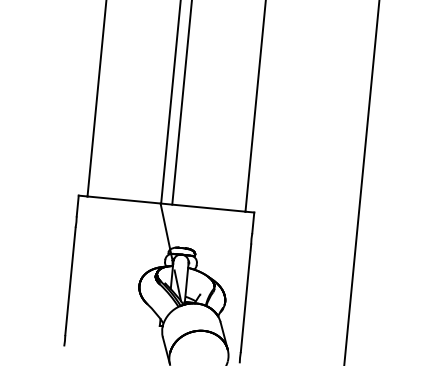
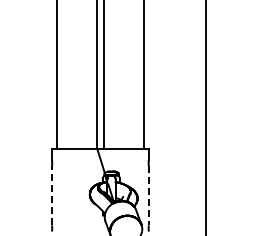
line: (71, 281) -> (52, 195), solid -> dashed
line: (245, 297) -> (148, 195), solid -> dashed

